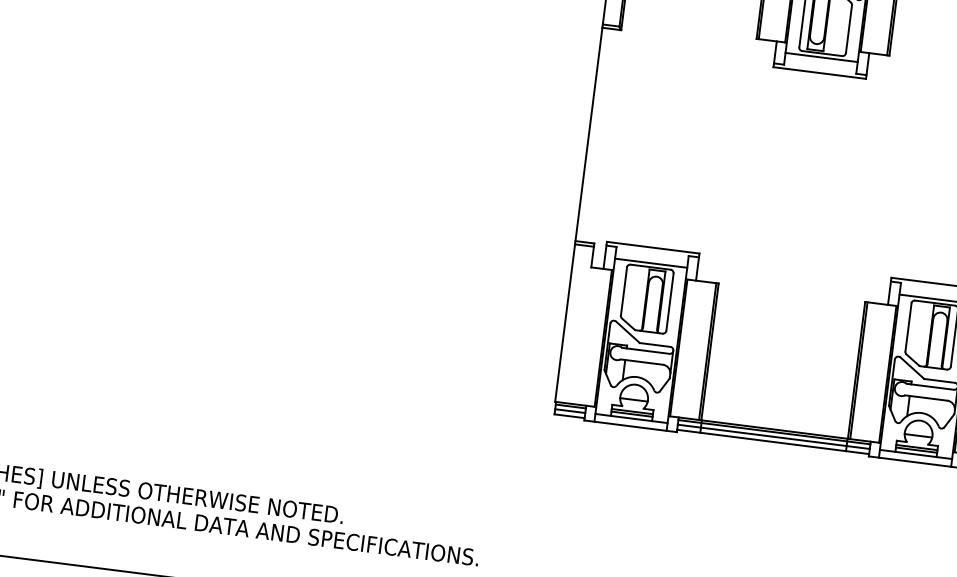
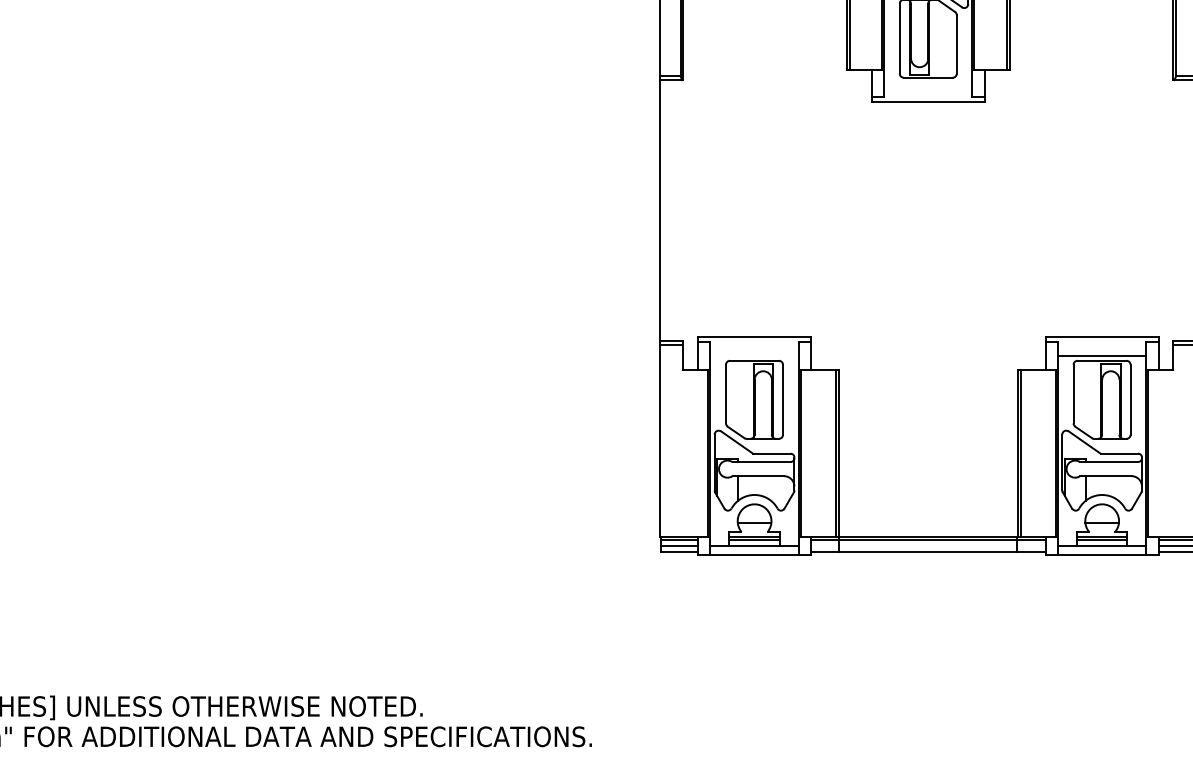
line: (821, 57) -> (928, 82), removed
line: (651, 262) -> (754, 355), removed
line: (773, 437) -> (928, 546), removed

